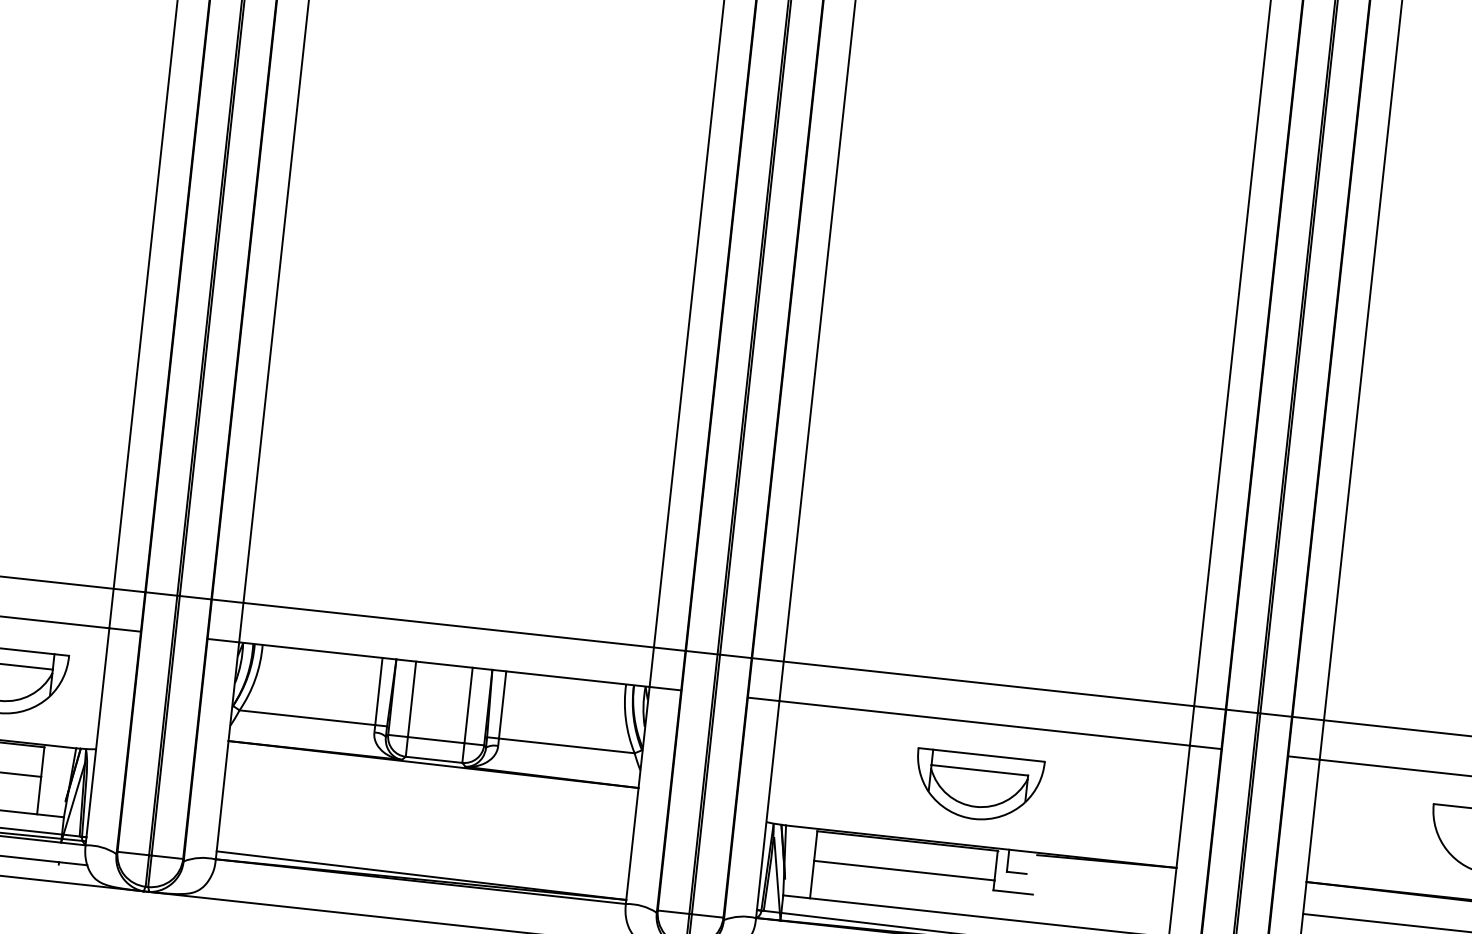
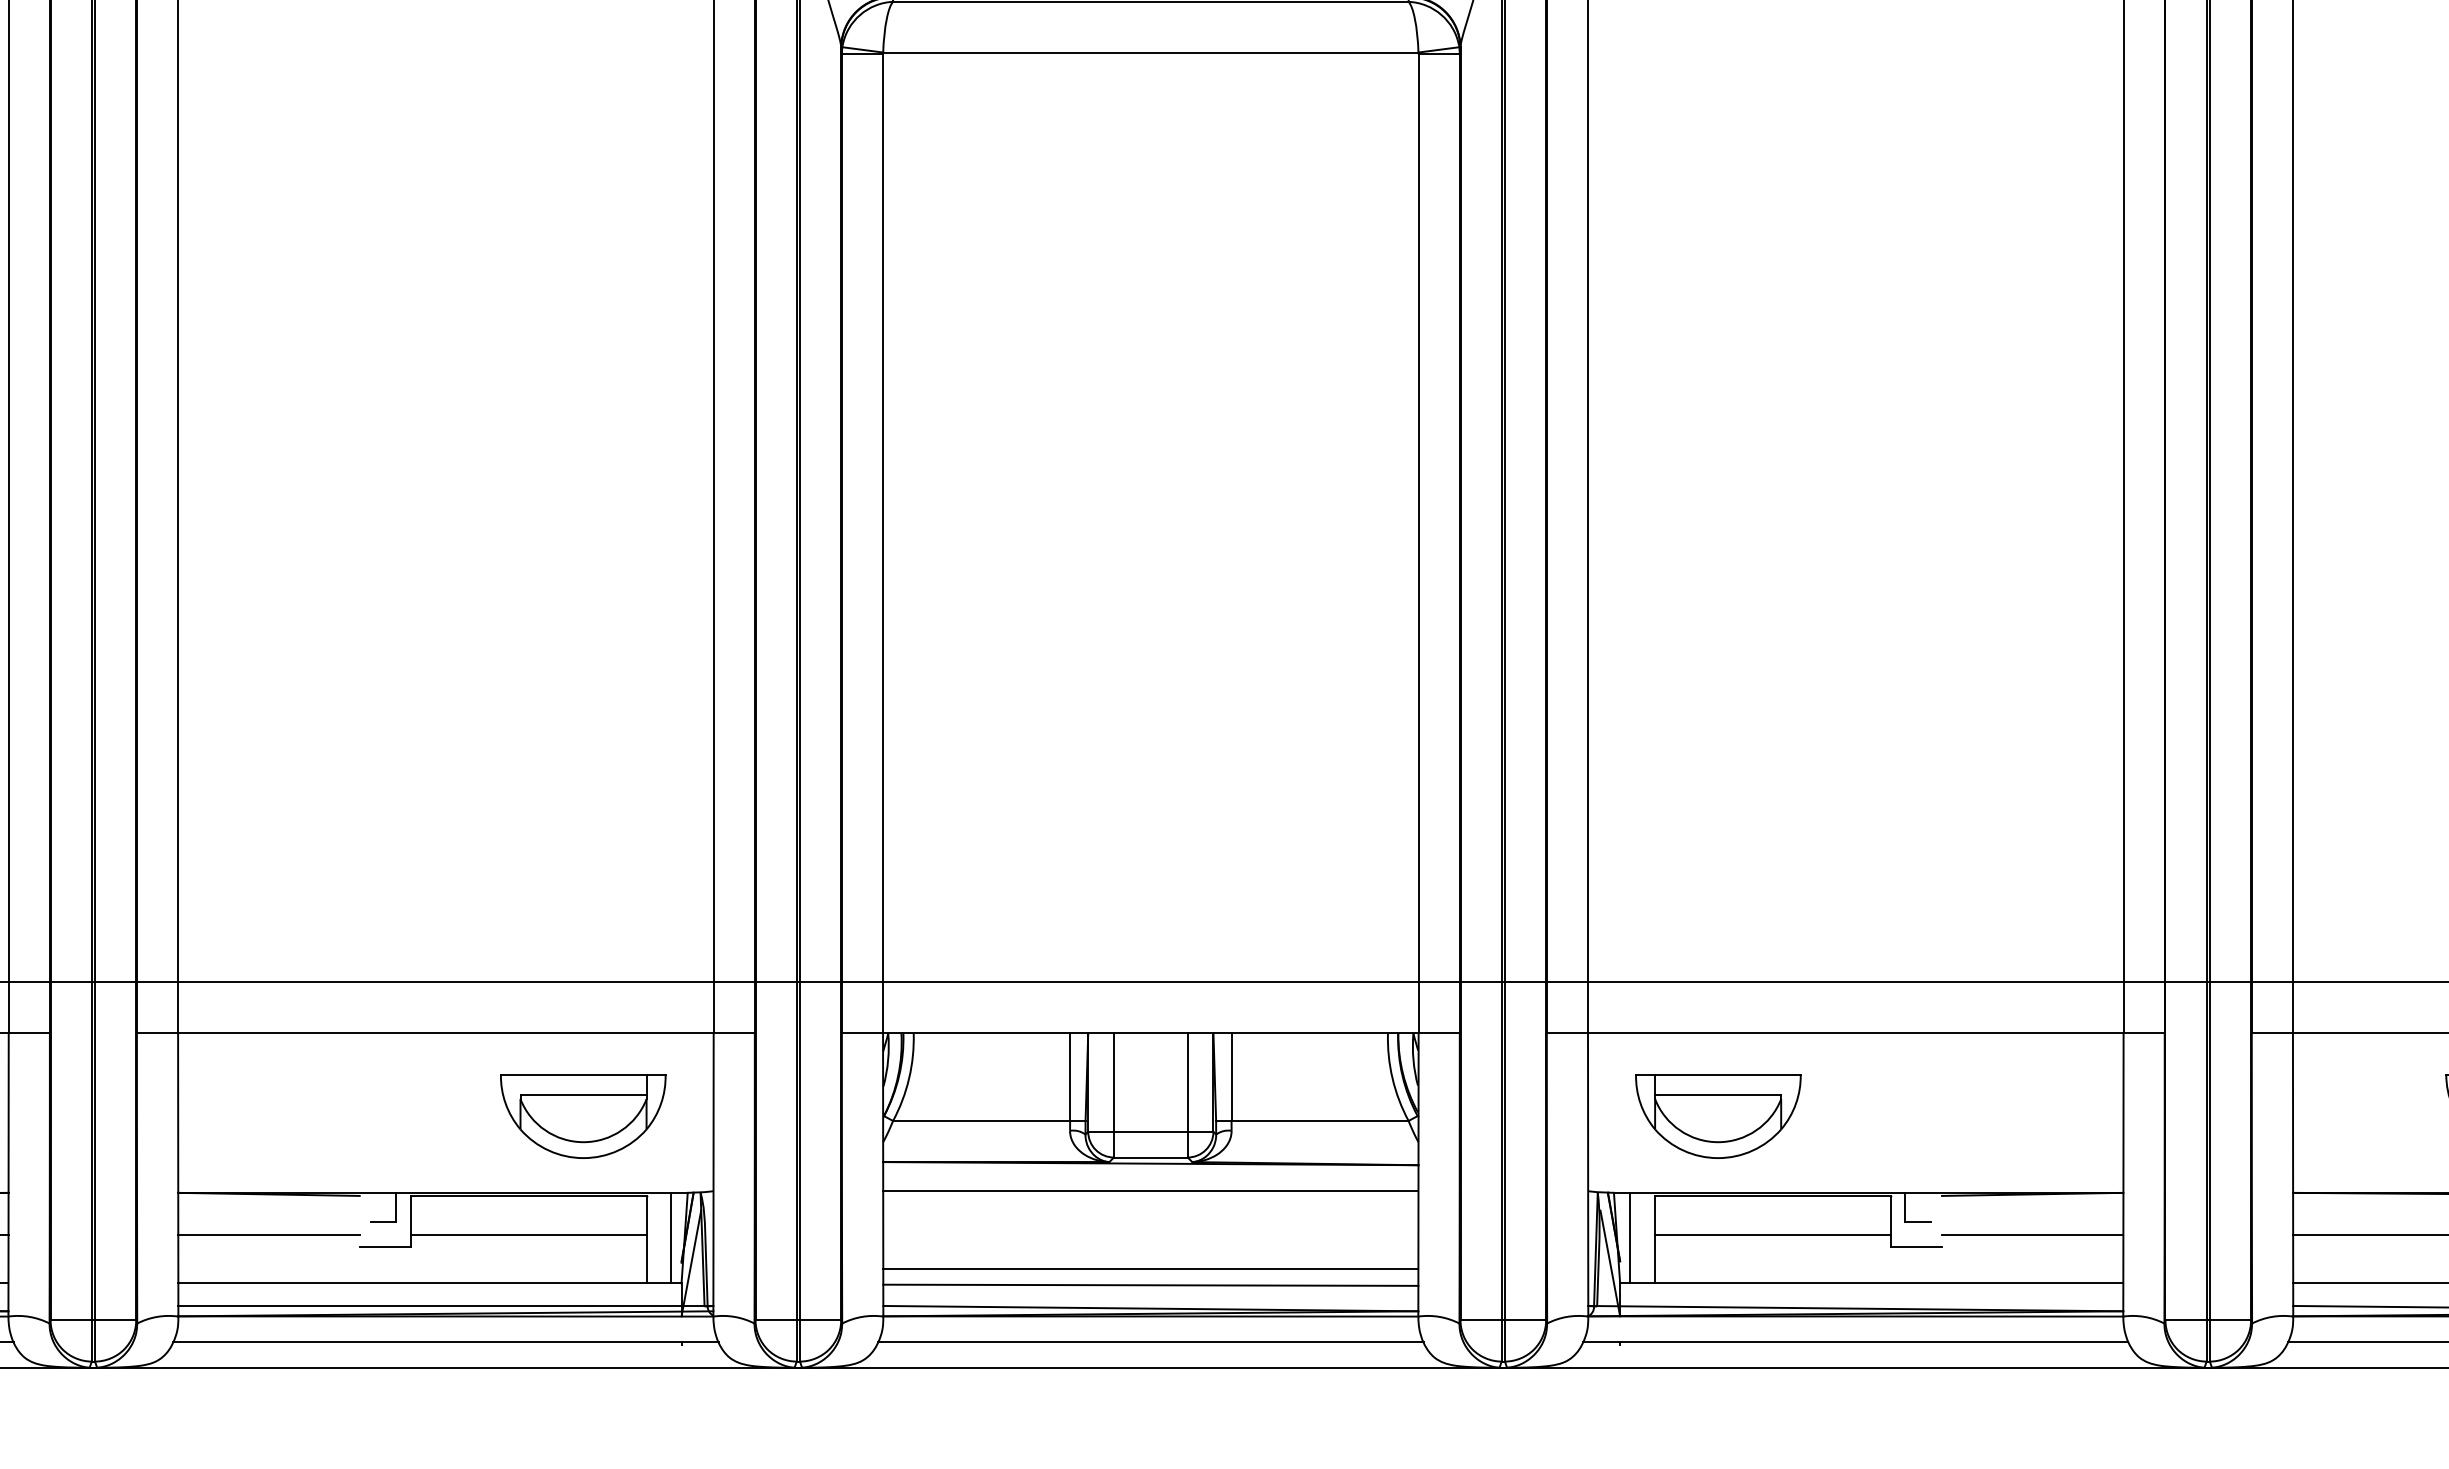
line: (60, 781) -> (671, 1237), added
line: (431, 785) -> (1150, 1190), added
part: (978, 787) -> (1718, 1116), moved
line: (424, 845) -> (1150, 1269), added
line: (423, 857) -> (1150, 1284), added
line: (795, 861) -> (1630, 1237), added
line: (1103, 892) -> (2032, 1234), added
line: (418, 901) -> (1150, 1342), added

